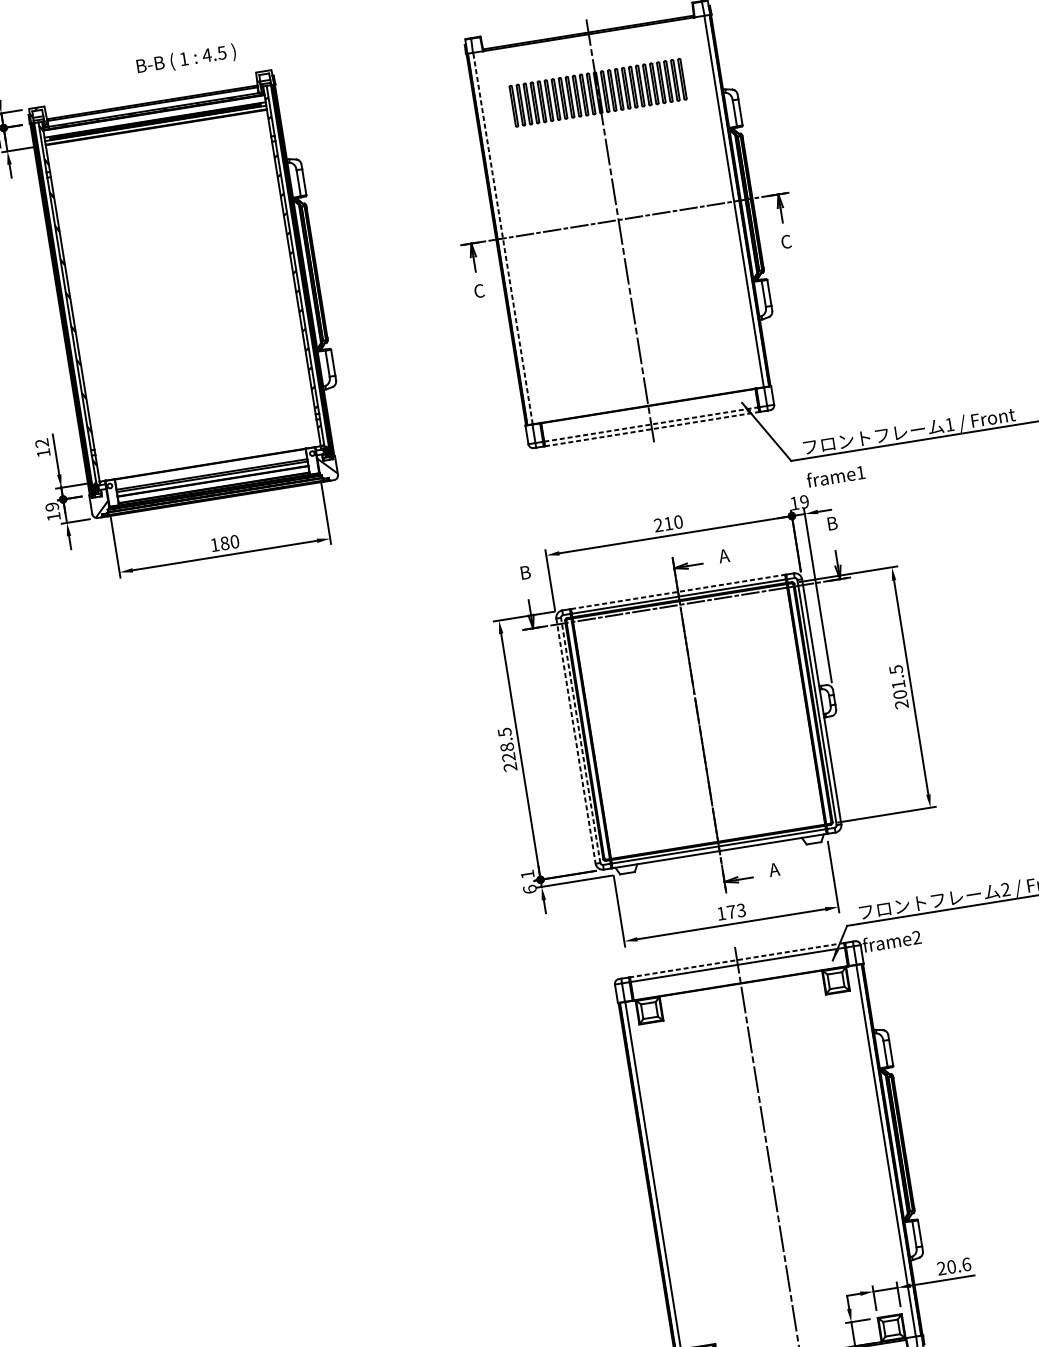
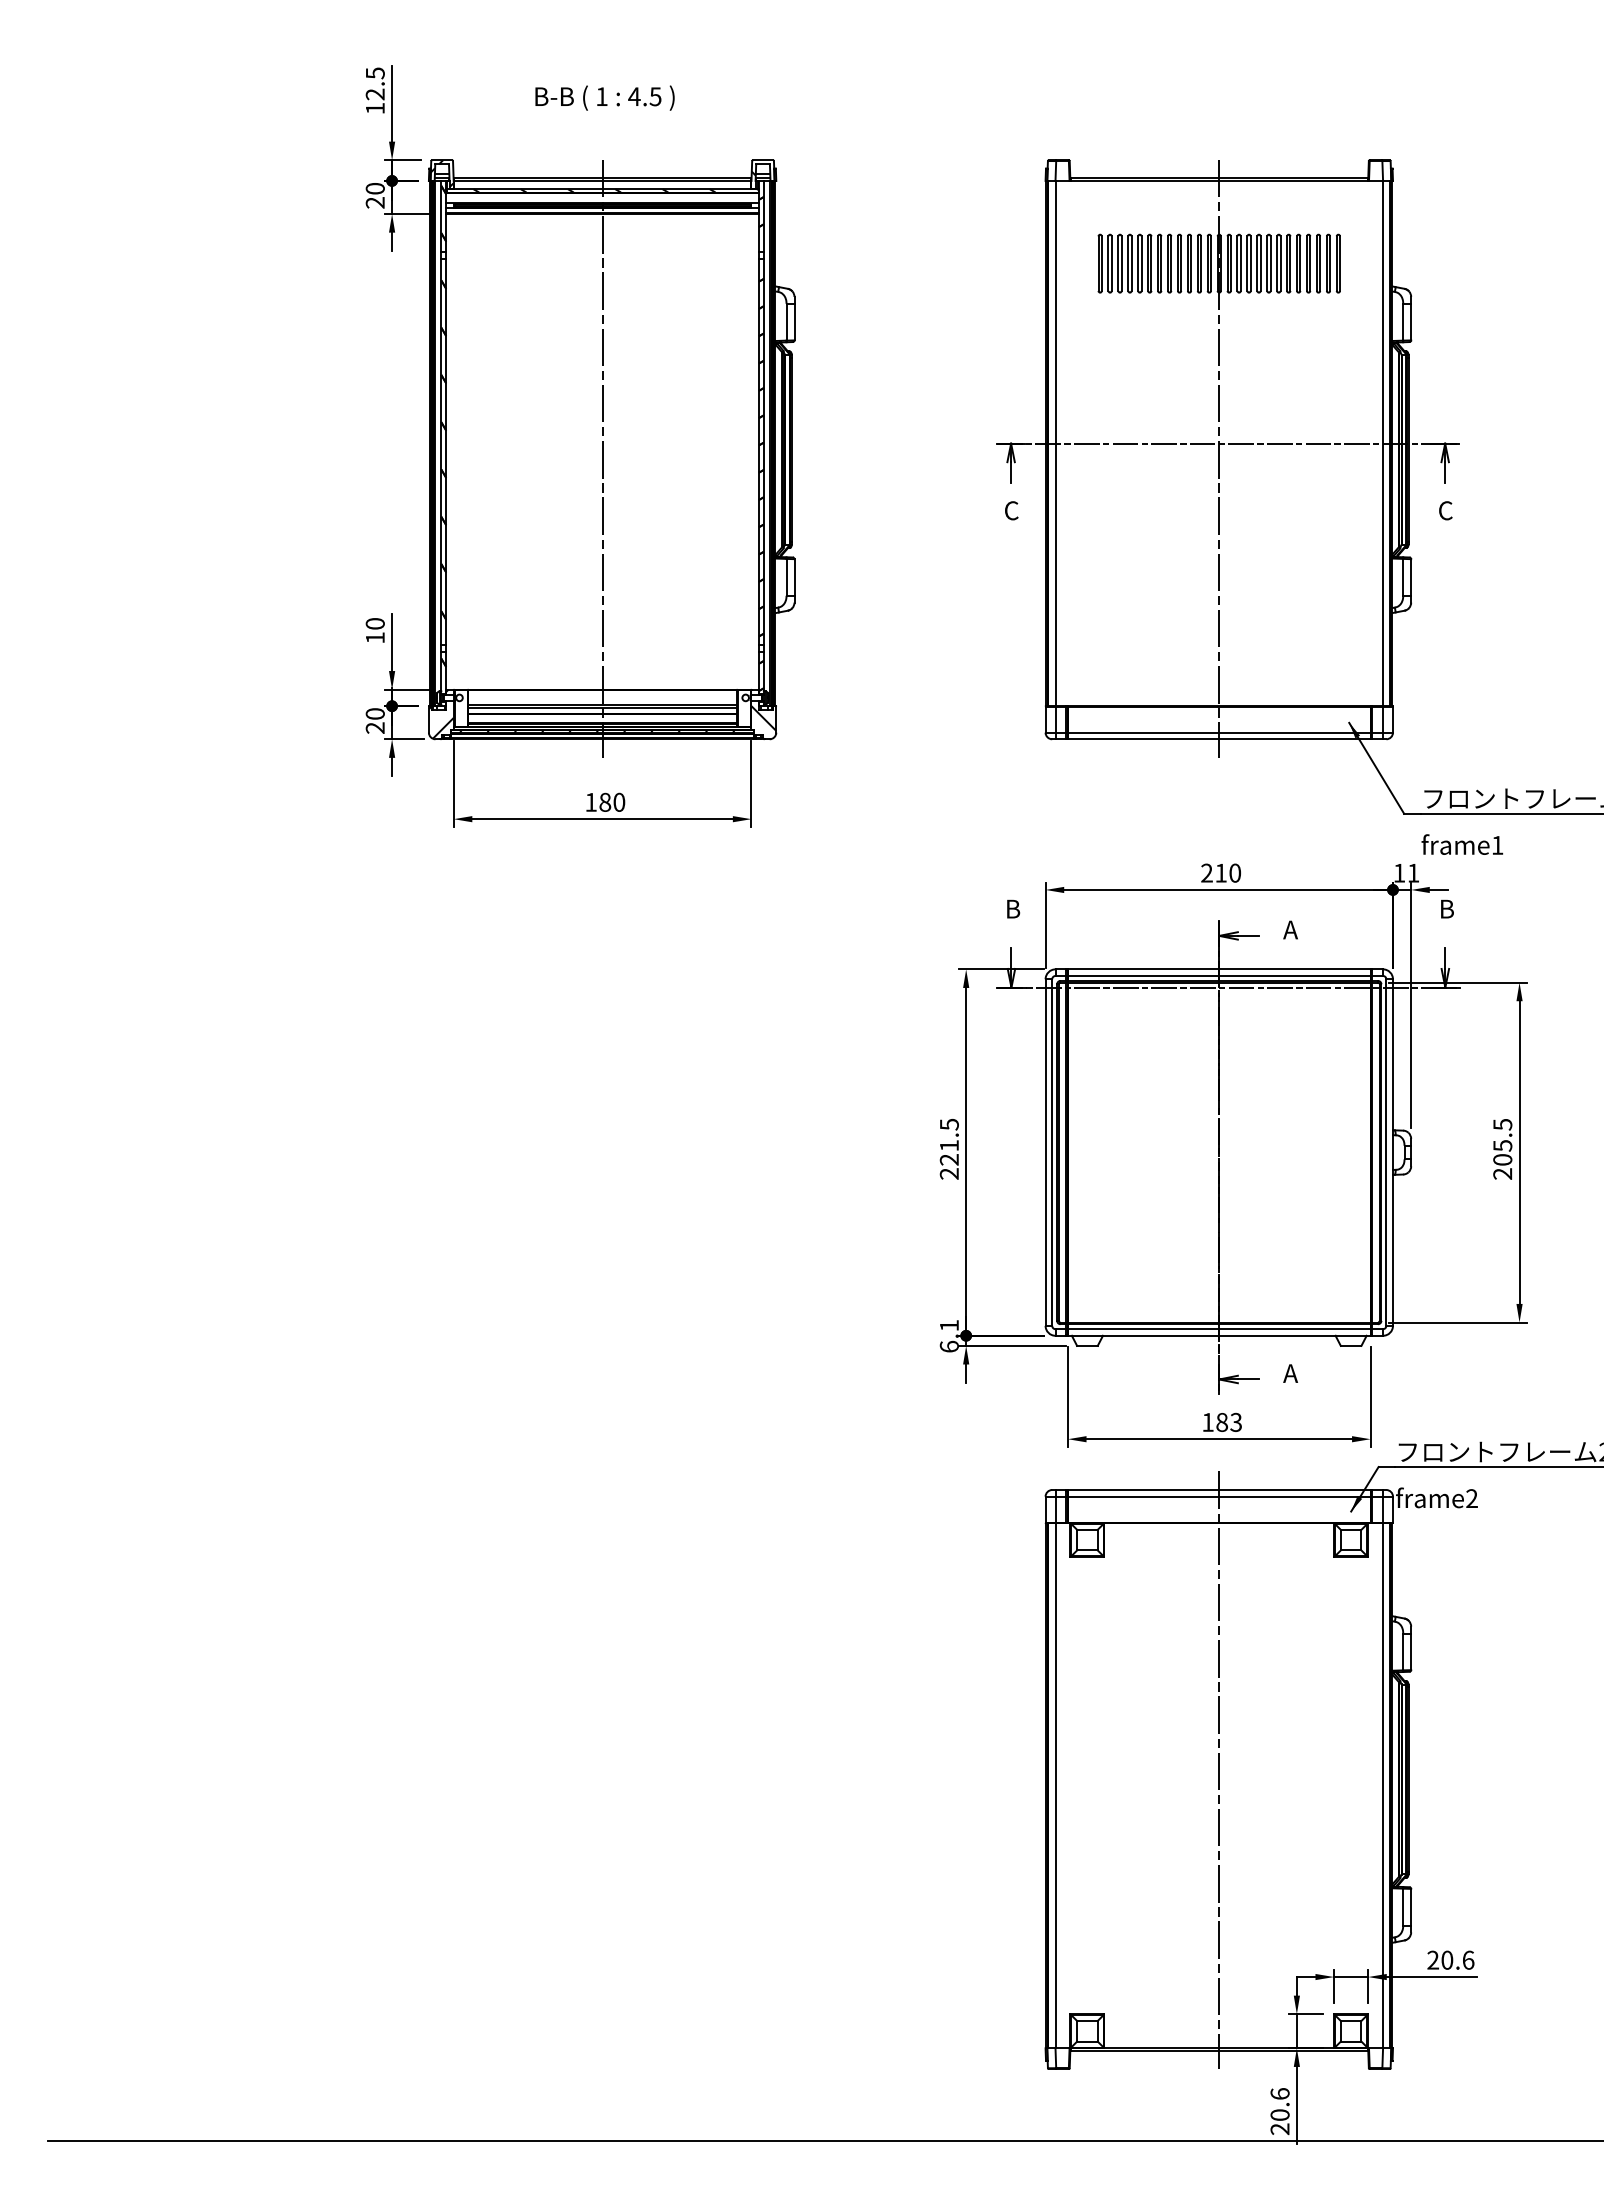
text: (185, 59) -> (604, 97), moved
line: (502, 238) -> (1055, 443), dashed -> solid
line: (183, 300) -> (602, 458), added
line: (651, 424) -> (1219, 732), dashed -> solid
line: (652, 429) -> (1219, 739), dashed -> solid
text: (41, 443) -> (374, 623), 12 -> 10
text: (804, 501) -> (1413, 872), 19 -> 11
text: (52, 511) -> (374, 720), 19 -> 20
line: (678, 591) -> (1219, 969), dashed -> solid
text: (898, 684) -> (1502, 1145), 201.5 -> 205.5
line: (580, 740) -> (1052, 1152), dashed -> solid
line: (576, 741) -> (1045, 1153), dashed -> solid
text: (506, 747) -> (948, 1145), 228.5 -> 221.5
text: (731, 912) -> (1222, 1422), 173 -> 183
line: (736, 960) -> (1218, 1490), dashed -> solid

